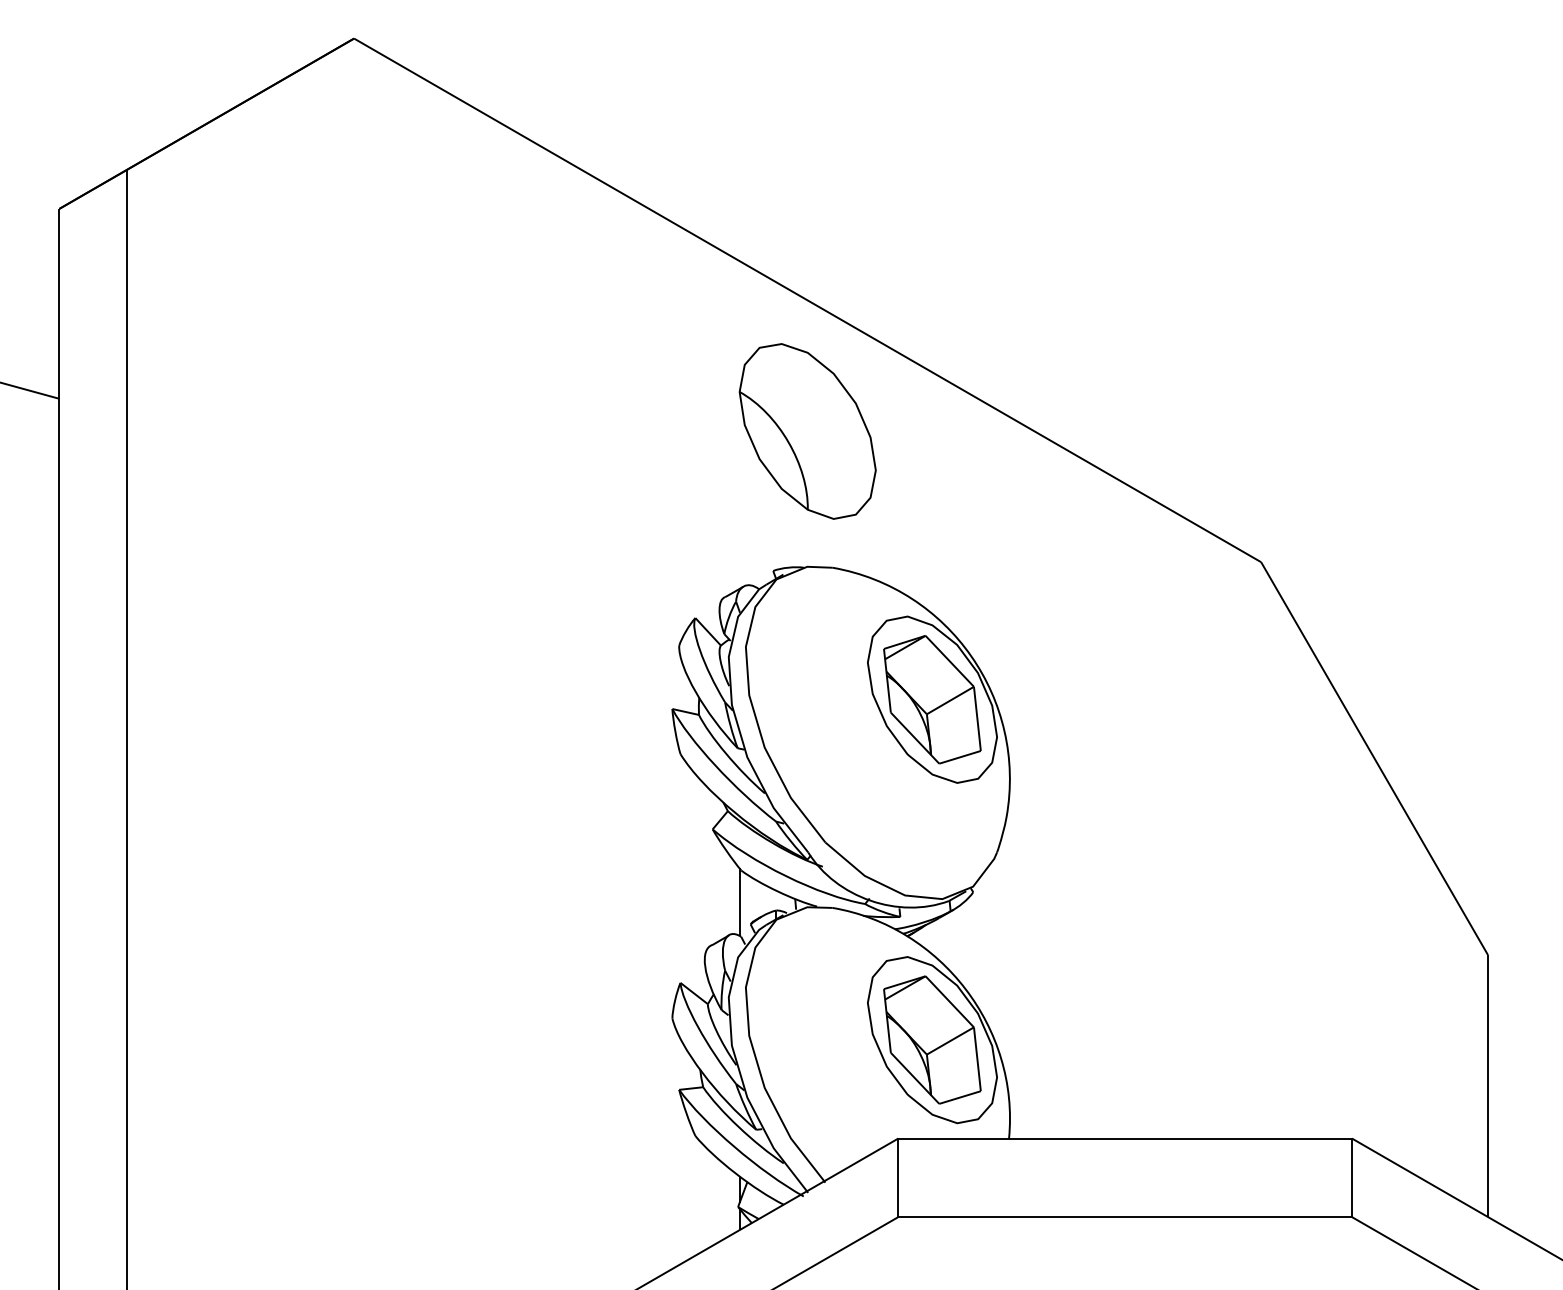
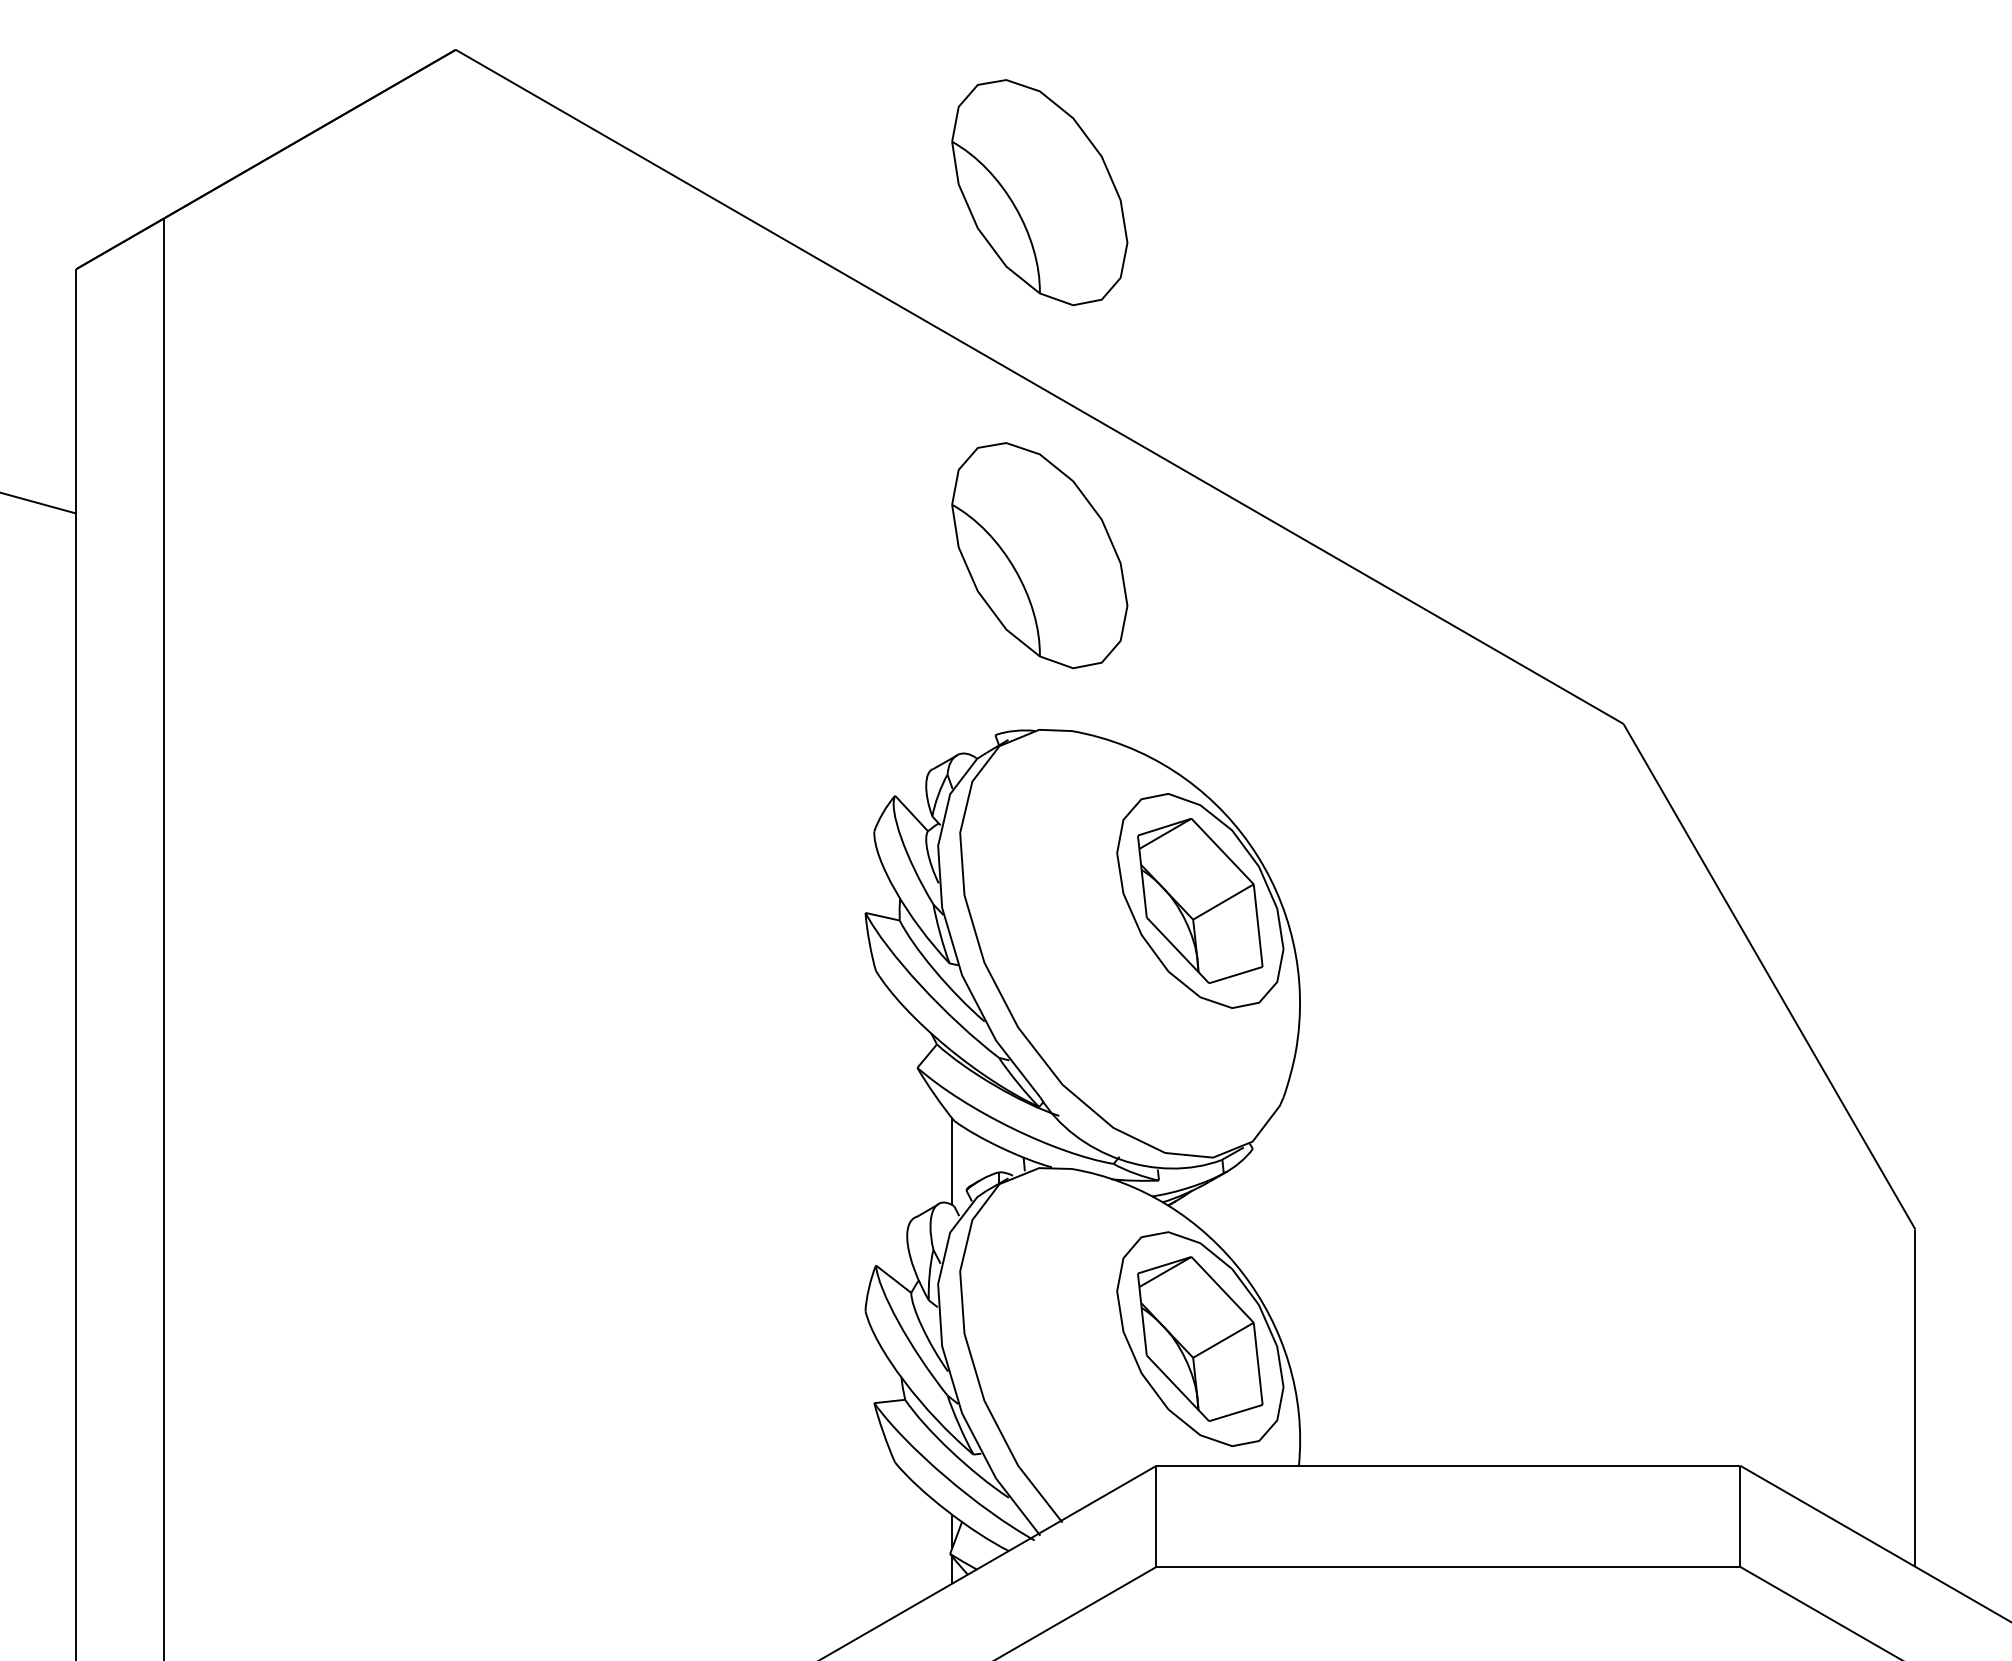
part: (807, 149) -> (1039, 192), added

